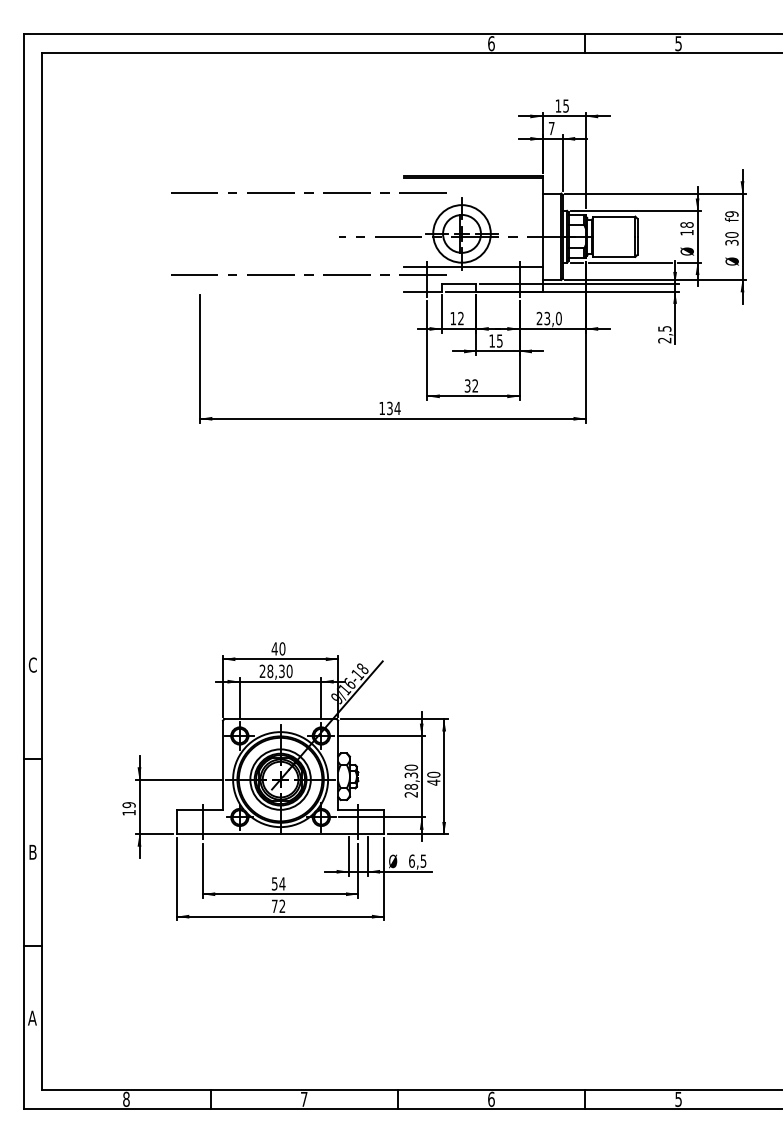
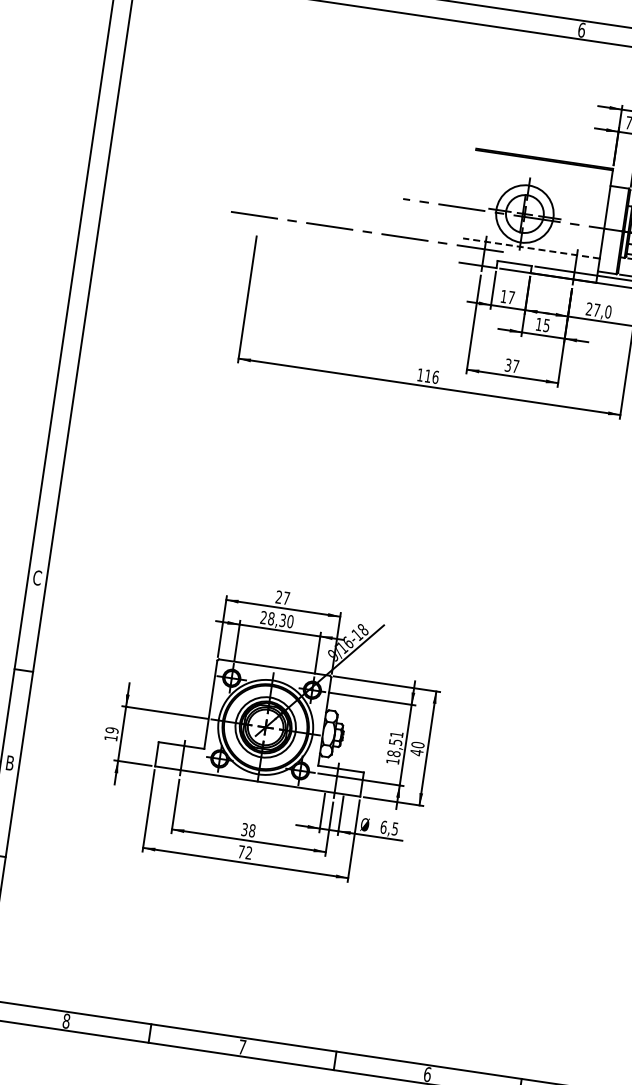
line: (308, 192) -> (379, 150), removed
line: (473, 267) -> (531, 248), solid -> dashed
text: (460, 318) -> (511, 297), 12 -> 17
text: (547, 318) -> (597, 310), 23,0 -> 27,0
text: (475, 385) -> (516, 365), 32 -> 37
text: (393, 408) -> (431, 376), 134 -> 116
text: (278, 648) -> (282, 597), 40 -> 27
text: (411, 780) -> (395, 747), 28,30 -> 18,51
text: (278, 883) -> (248, 829), 54 -> 38

